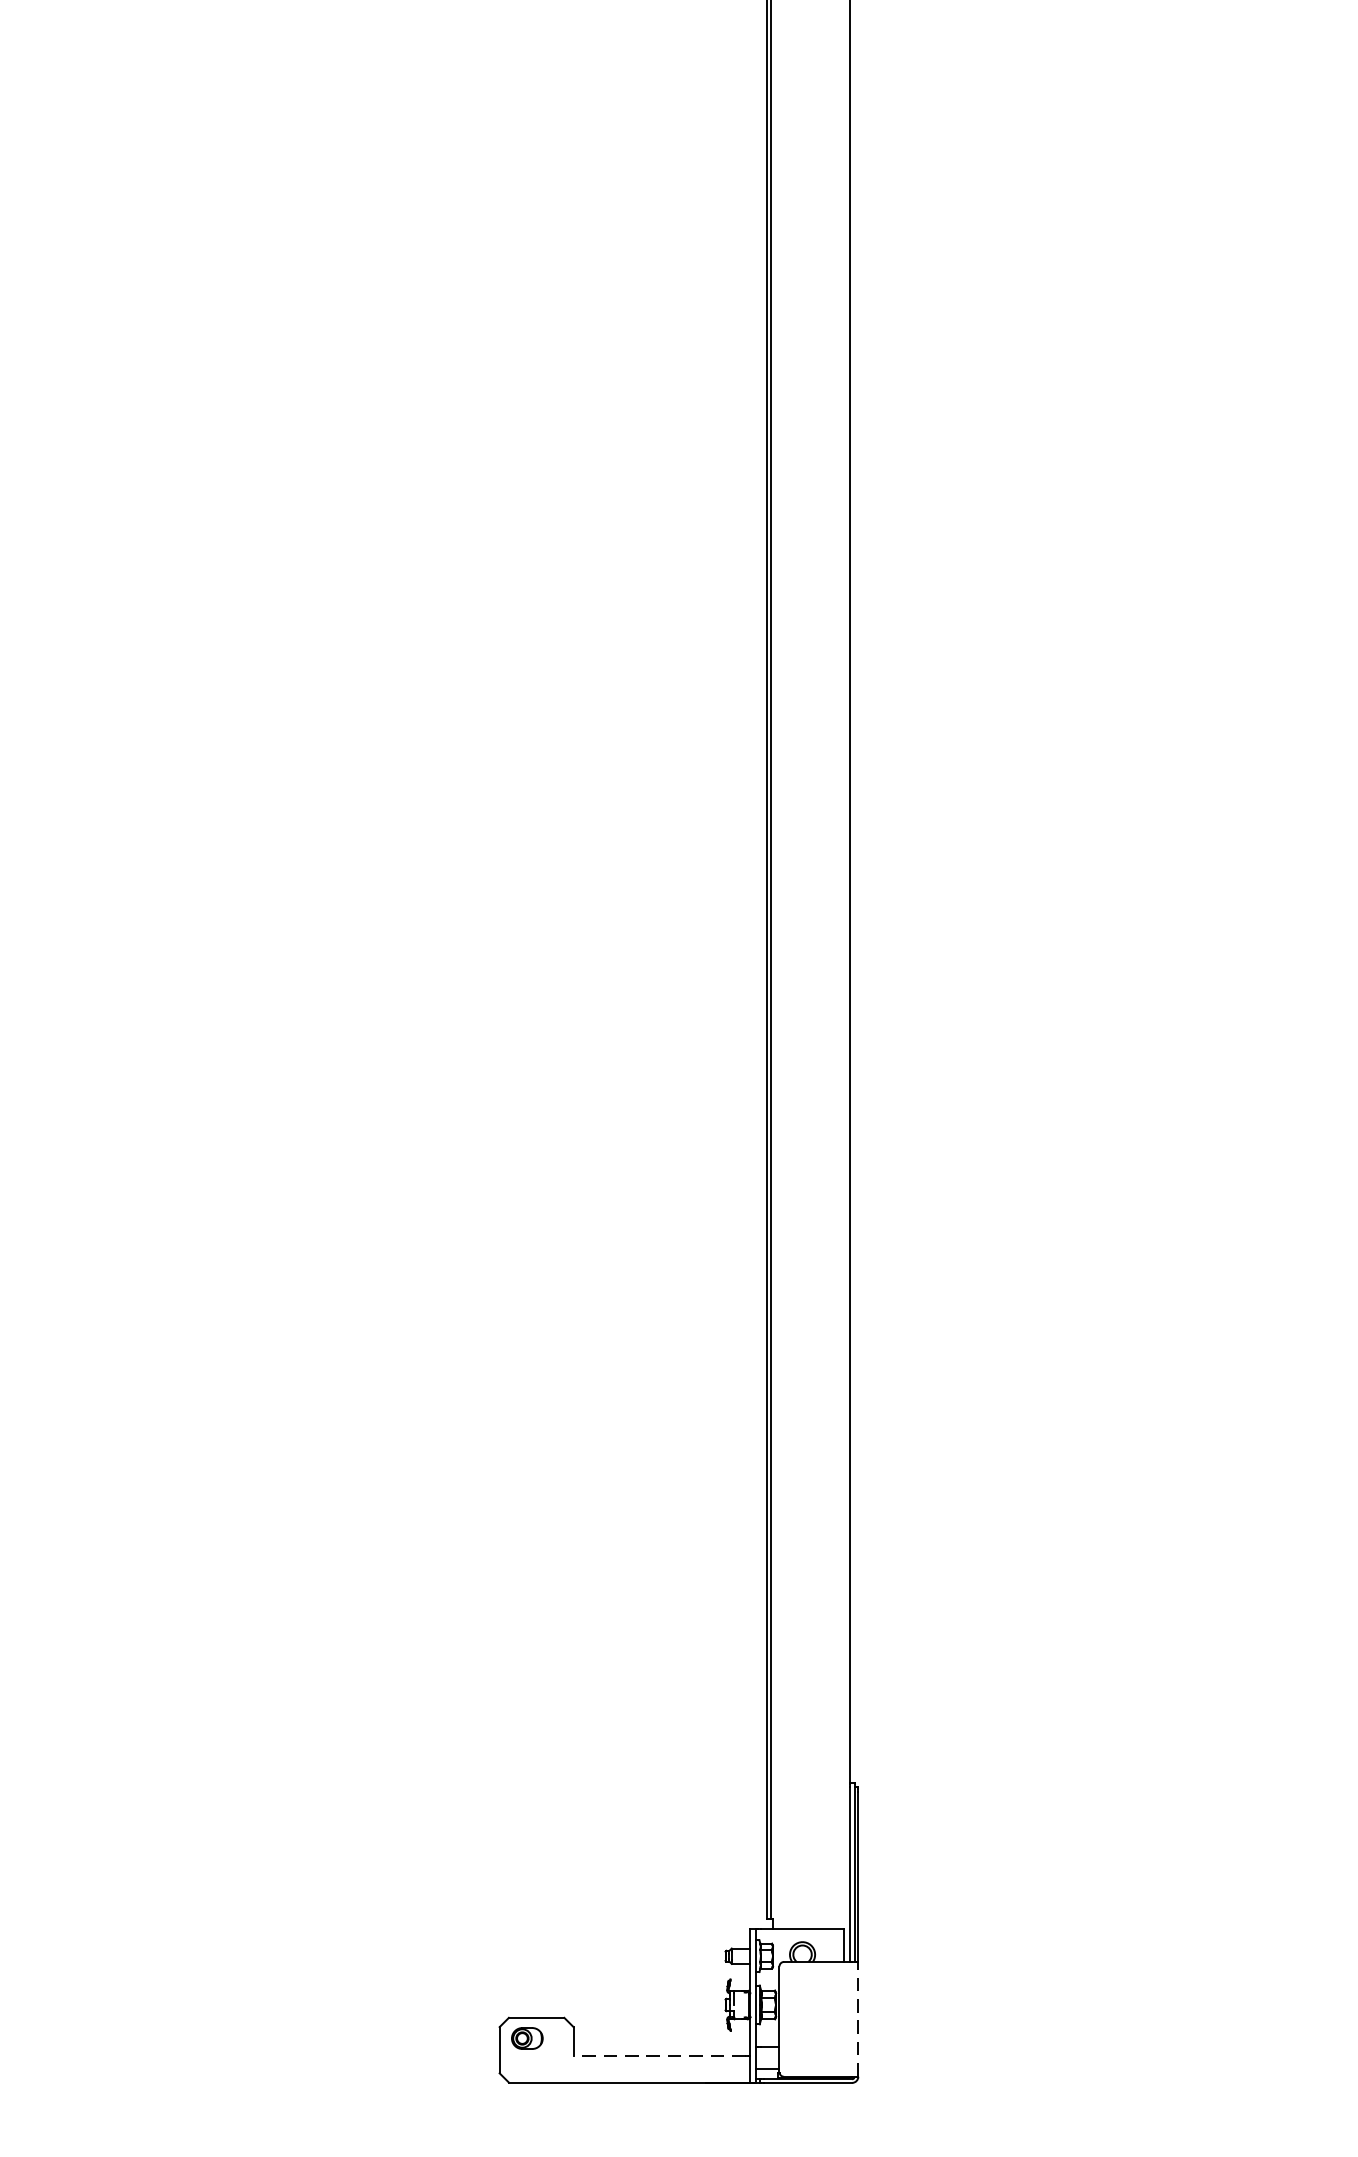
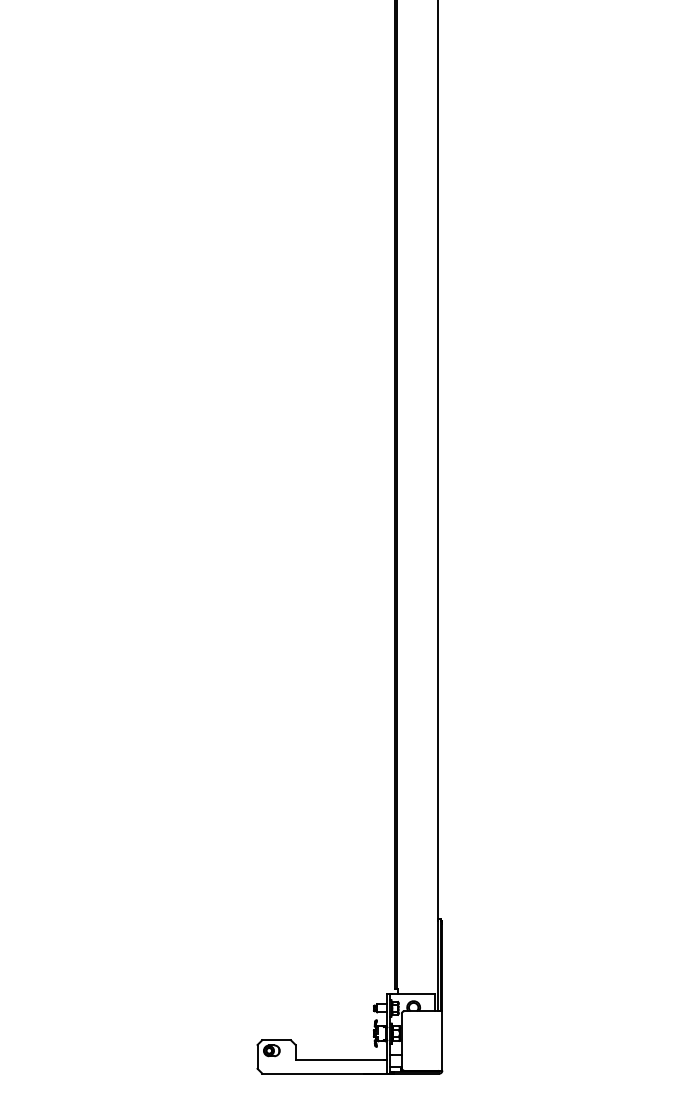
line: (858, 2018) -> (442, 1040), dashed -> solid
line: (658, 2057) -> (339, 1060), dashed -> solid

